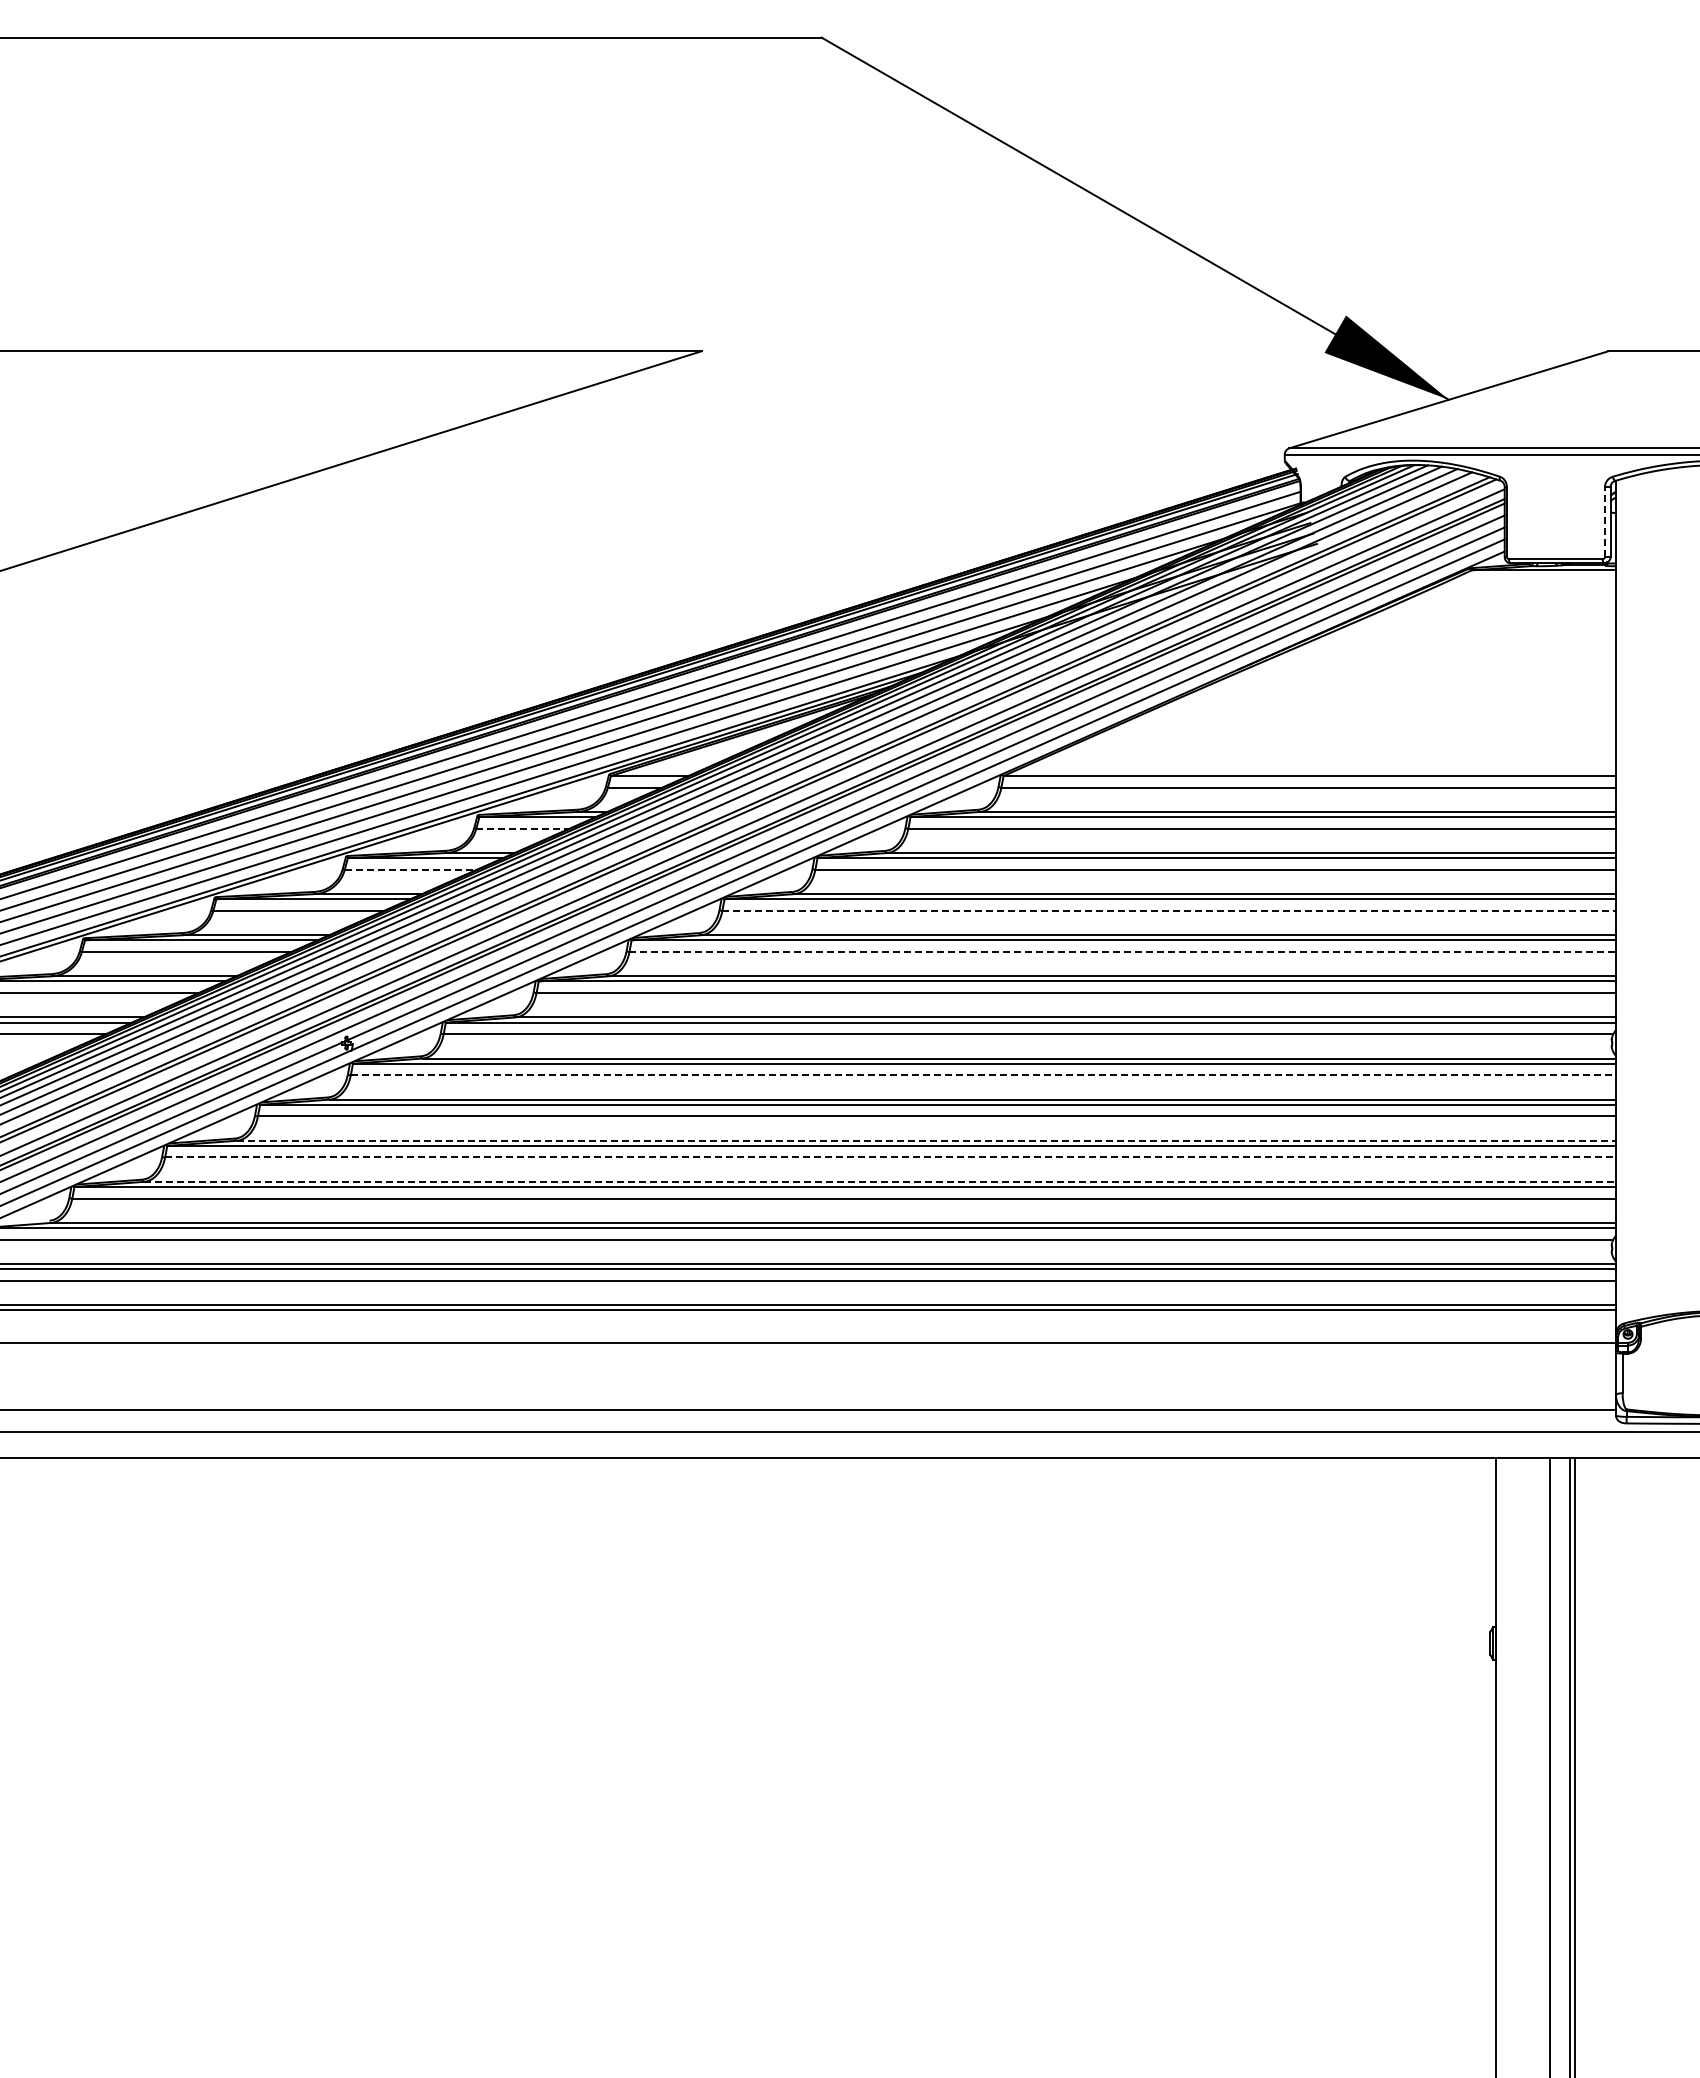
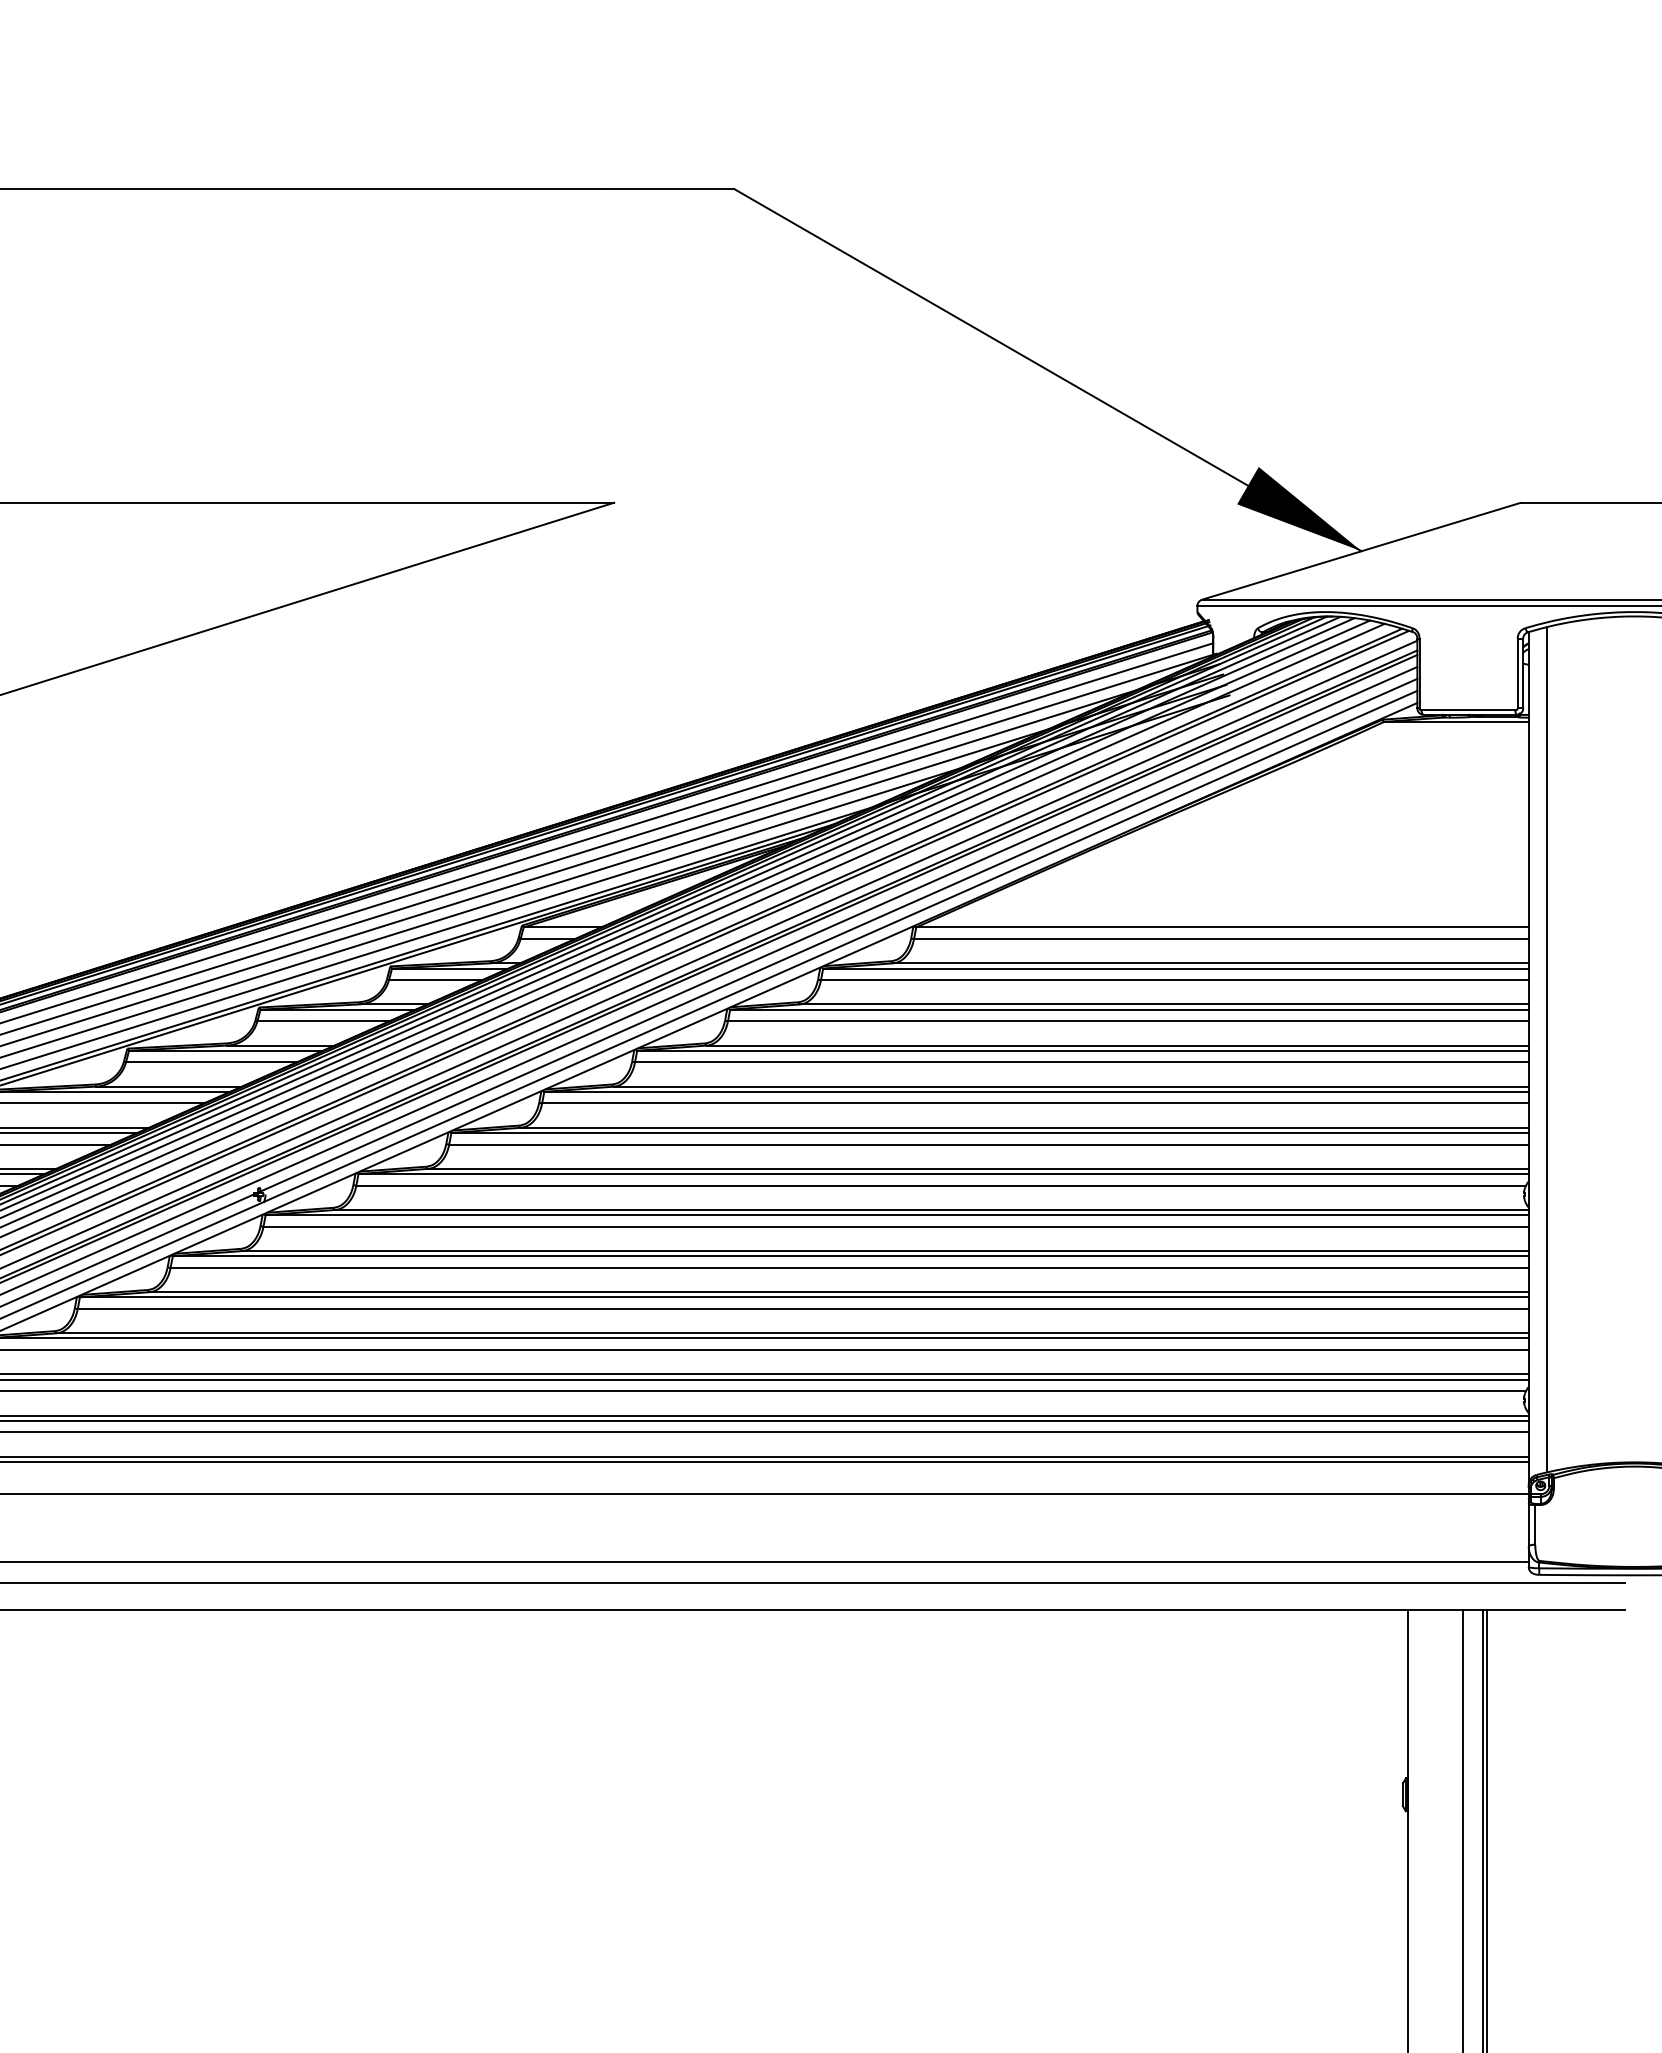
line: (1605, 522) -> (1518, 673), dashed -> solid
line: (523, 828) -> (436, 979), dashed -> solid
line: (411, 869) -> (324, 1020), dashed -> solid
line: (1634, 897) -> (1547, 1048), added
line: (1169, 910) -> (1082, 1061), dashed -> solid
line: (1123, 951) -> (1036, 1102), dashed -> solid
line: (983, 1075) -> (896, 1226), dashed -> solid
line: (926, 1140) -> (839, 1291), dashed -> solid
line: (891, 1157) -> (804, 1308), dashed -> solid
line: (880, 1181) -> (793, 1332), dashed -> solid

